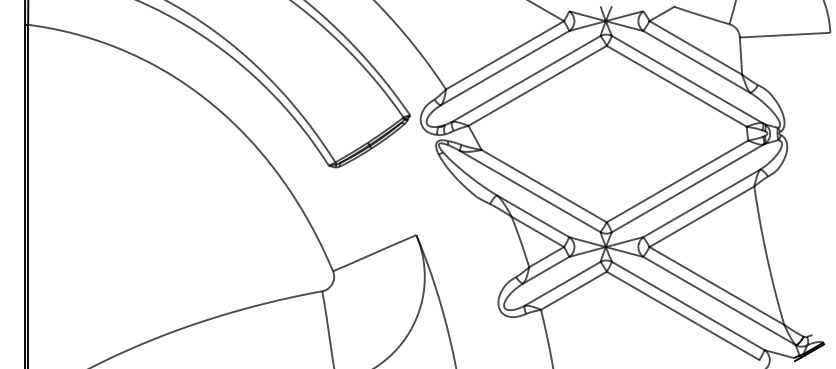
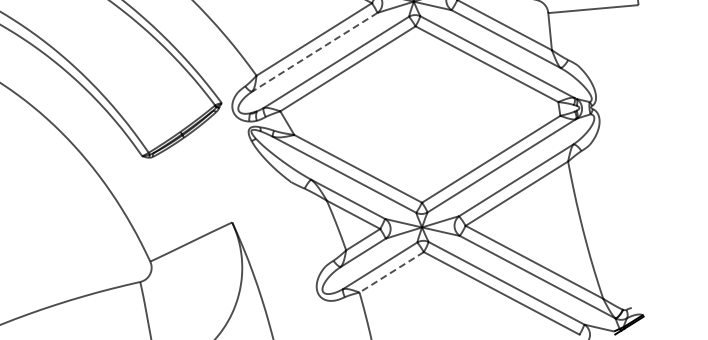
line: (504, 68) -> (314, 52), solid -> dashed
line: (573, 290) -> (391, 272), solid -> dashed

